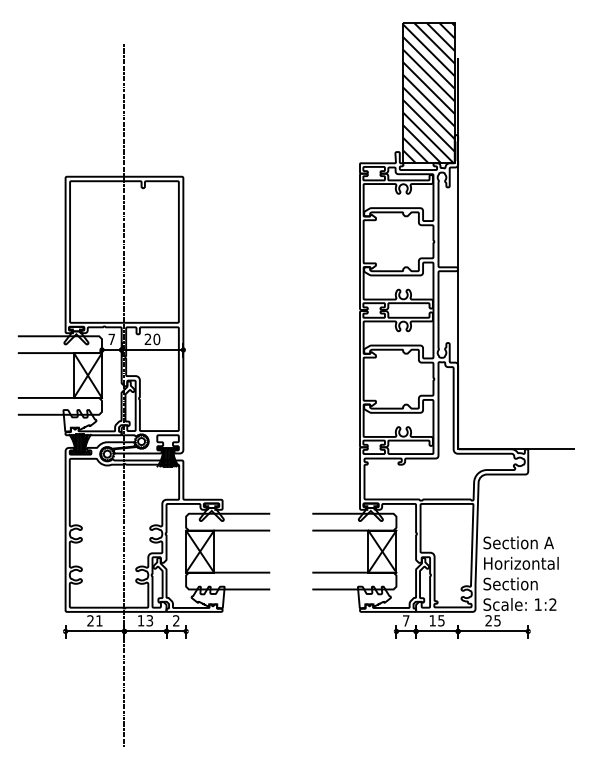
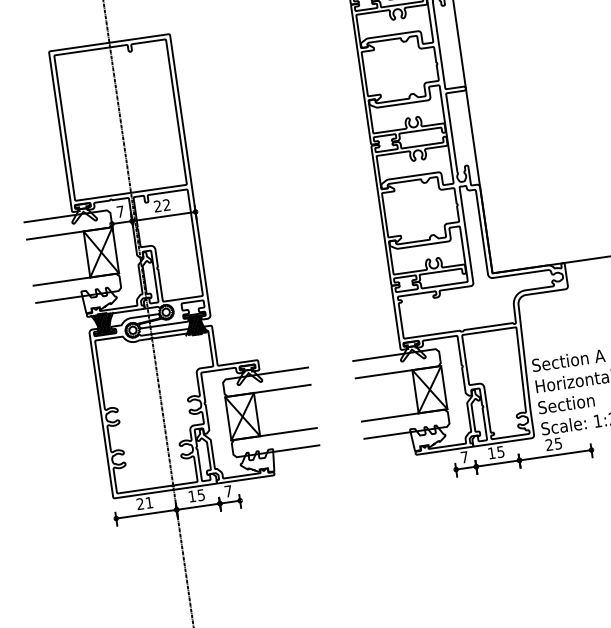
text: (156, 339) -> (166, 205), 20 -> 22
text: (149, 620) -> (200, 494), 13 -> 15
text: (176, 620) -> (228, 490), 2 -> 7

